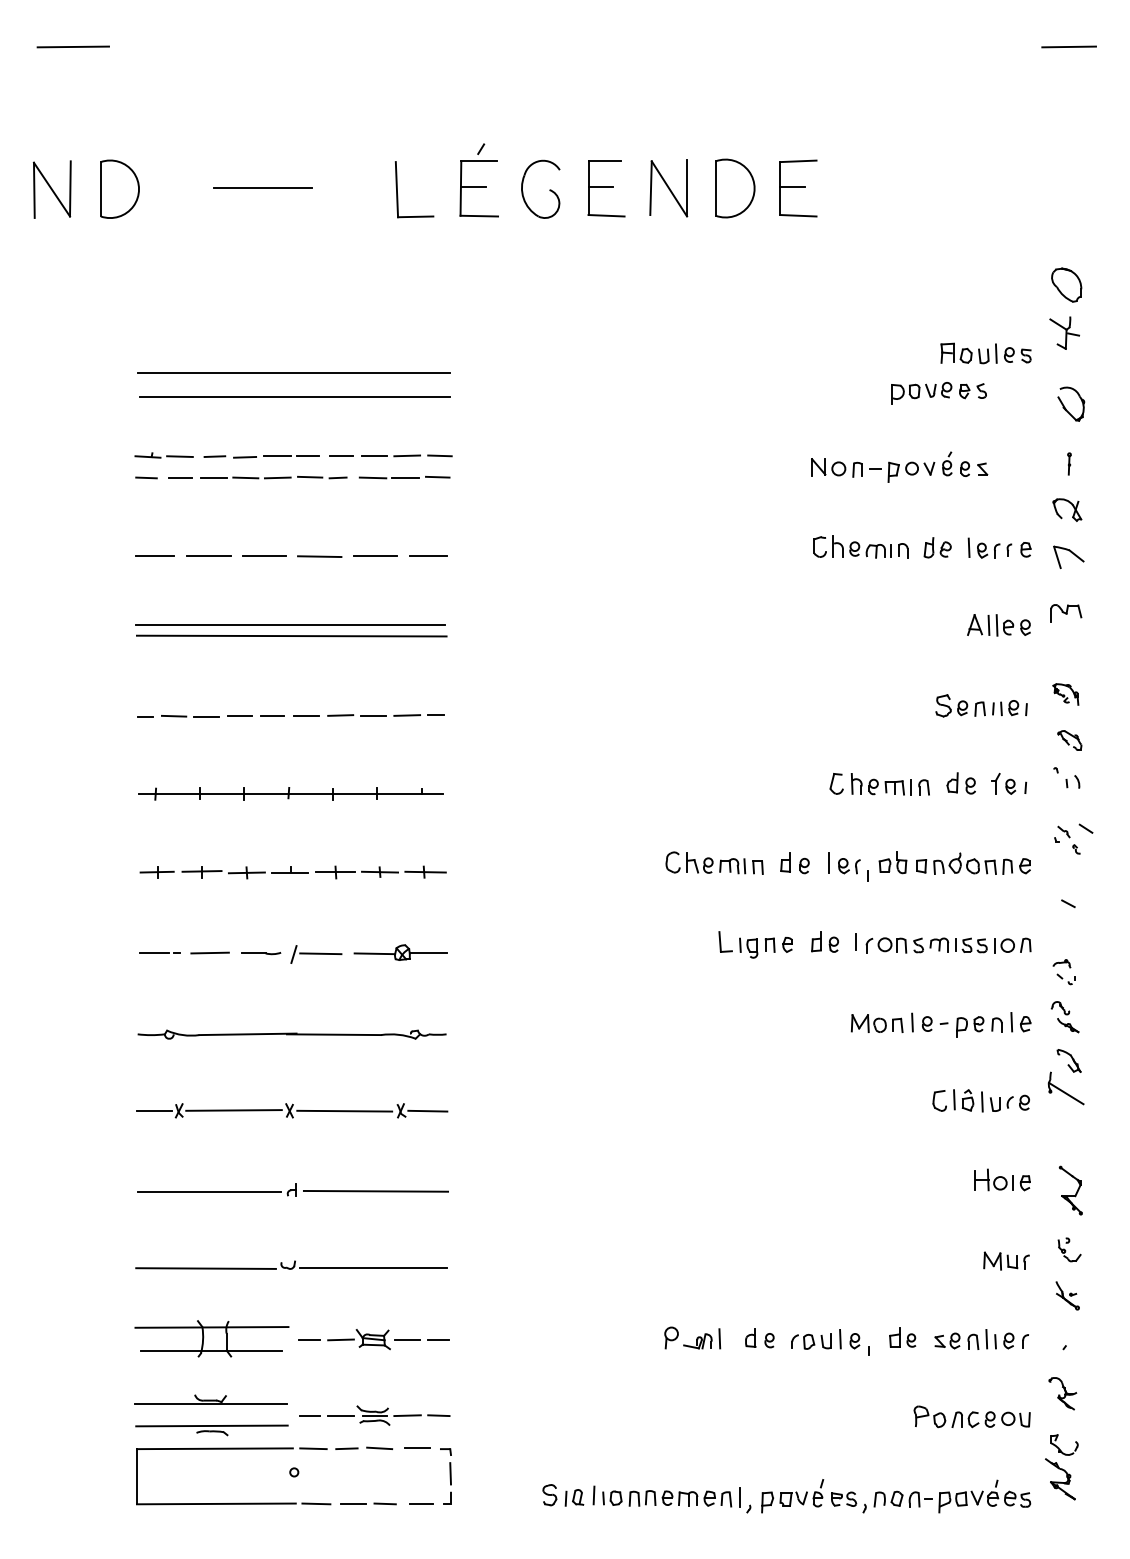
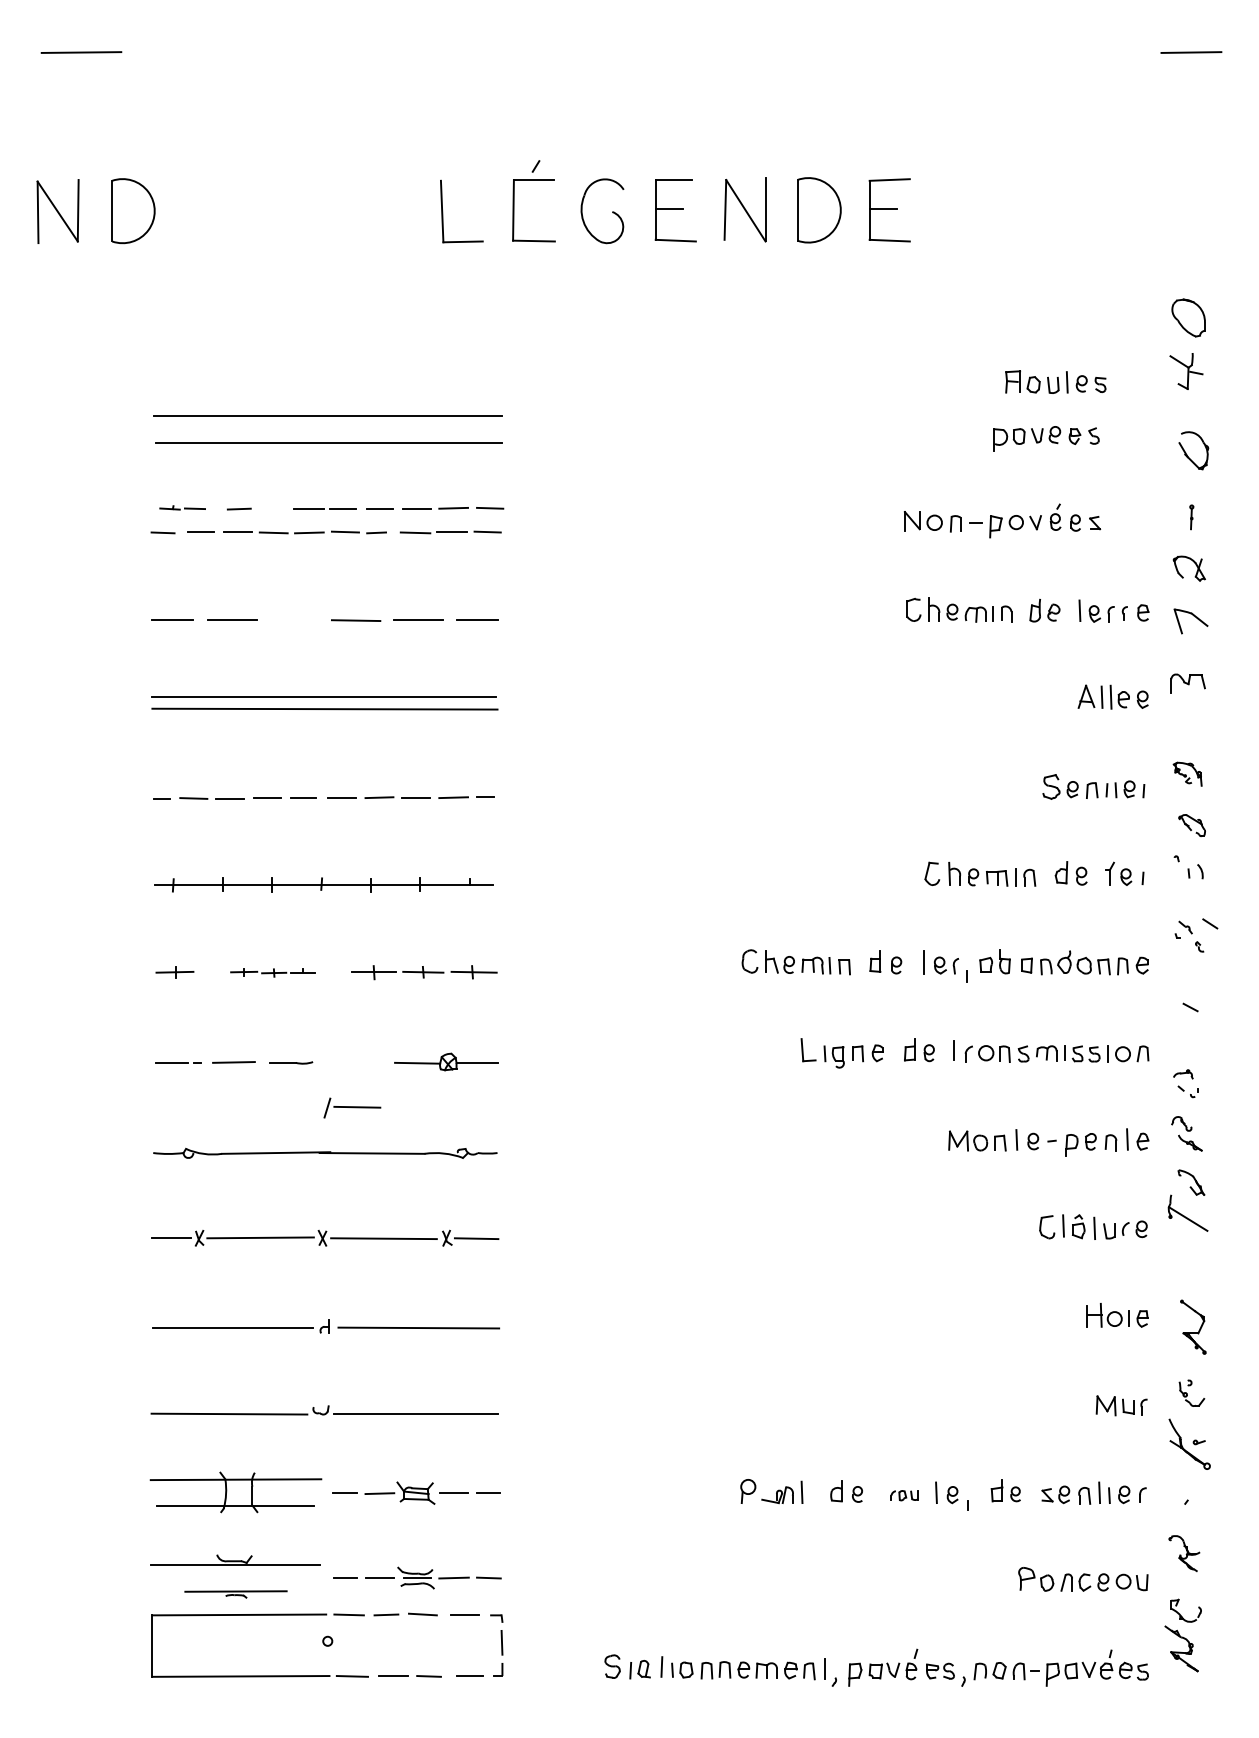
line: (473, 186) -> (527, 208), removed
line: (262, 187) -> (292, 209), removed
part: (985, 352) -> (1055, 381), moved
part: (163, 455) -> (182, 507), size x0.7
line: (244, 456) -> (272, 509), removed
line: (264, 555) -> (294, 619), removed
part: (244, 872) -> (272, 972), size x0.6
part: (316, 954) -> (352, 1107), moved
part: (1067, 1295) -> (1189, 1444), size x1.6
part: (811, 1341) -> (904, 1495), size x0.6
part: (211, 1430) -> (235, 1594), size x0.6

